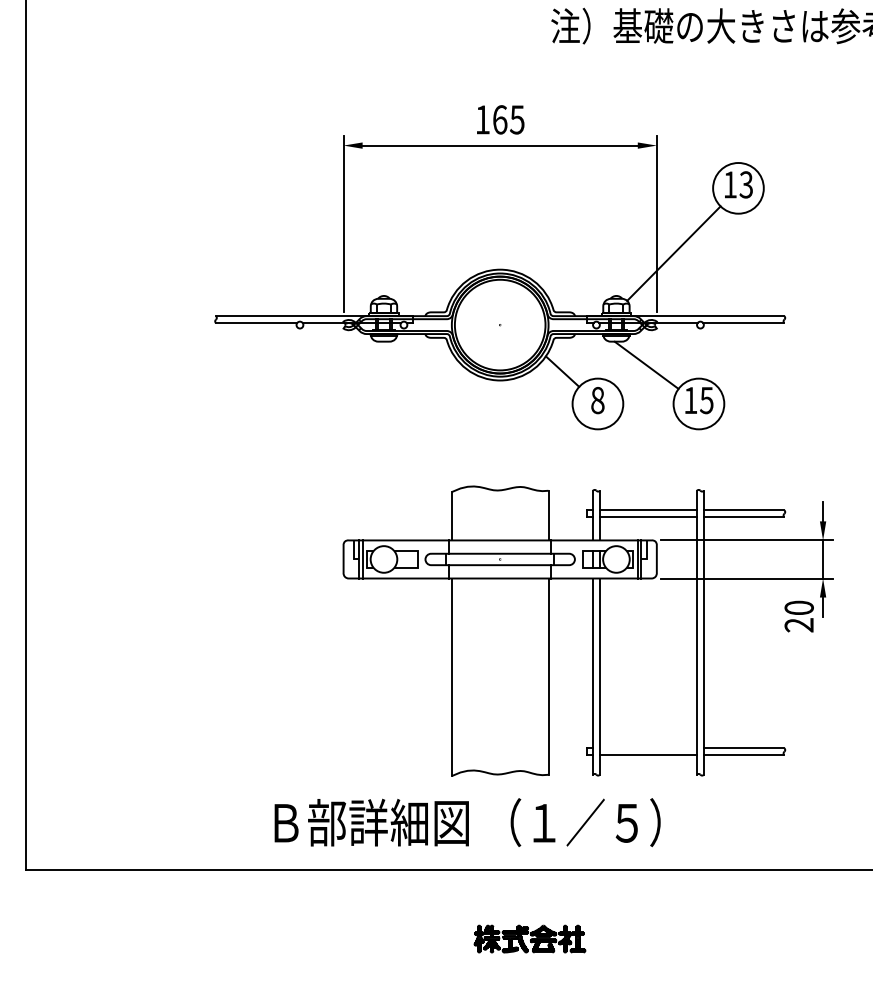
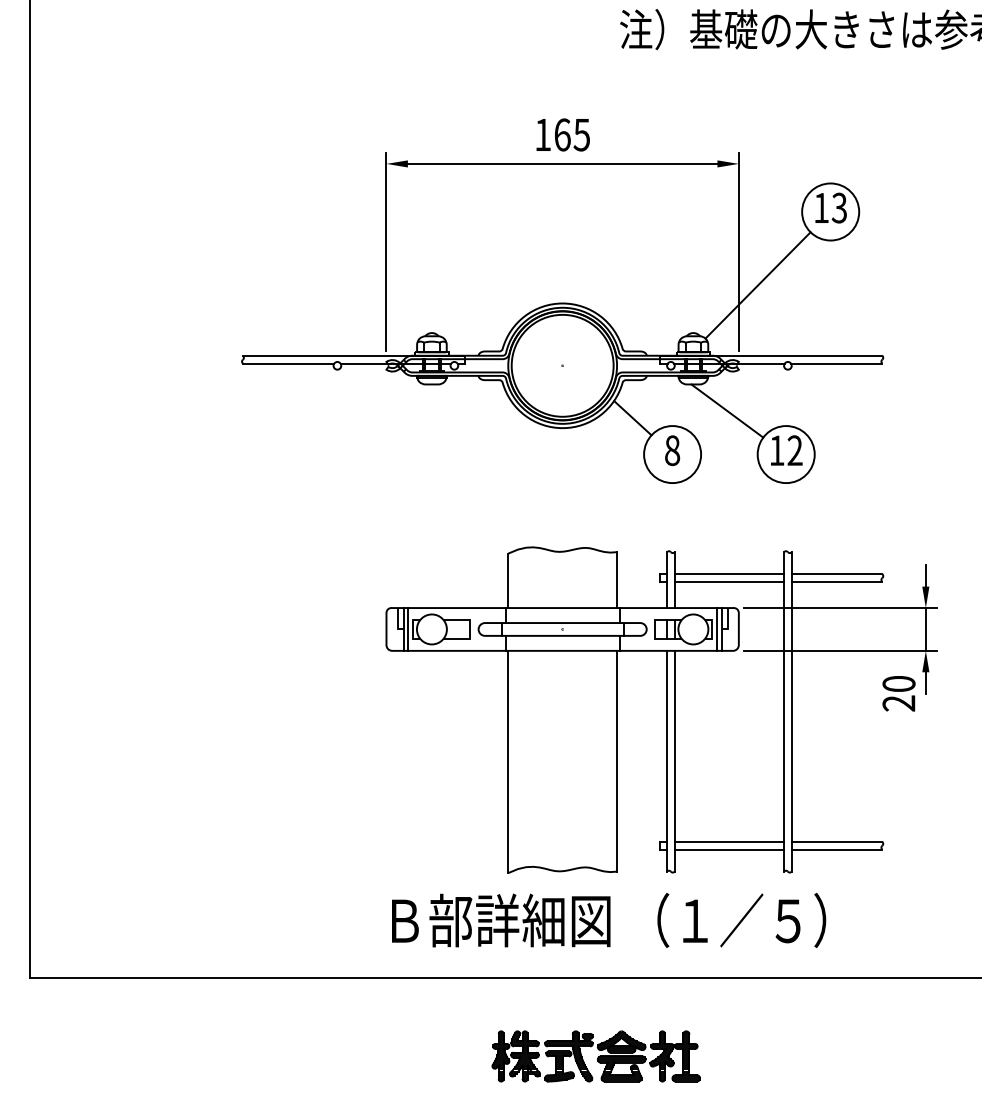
text: (706, 400) -> (794, 450), 15 -> 12
line: (648, 747) -> (729, 841), added
text: (468, 821) -> (609, 919), moved
part: (529, 939) -> (595, 1056), size x1.67

